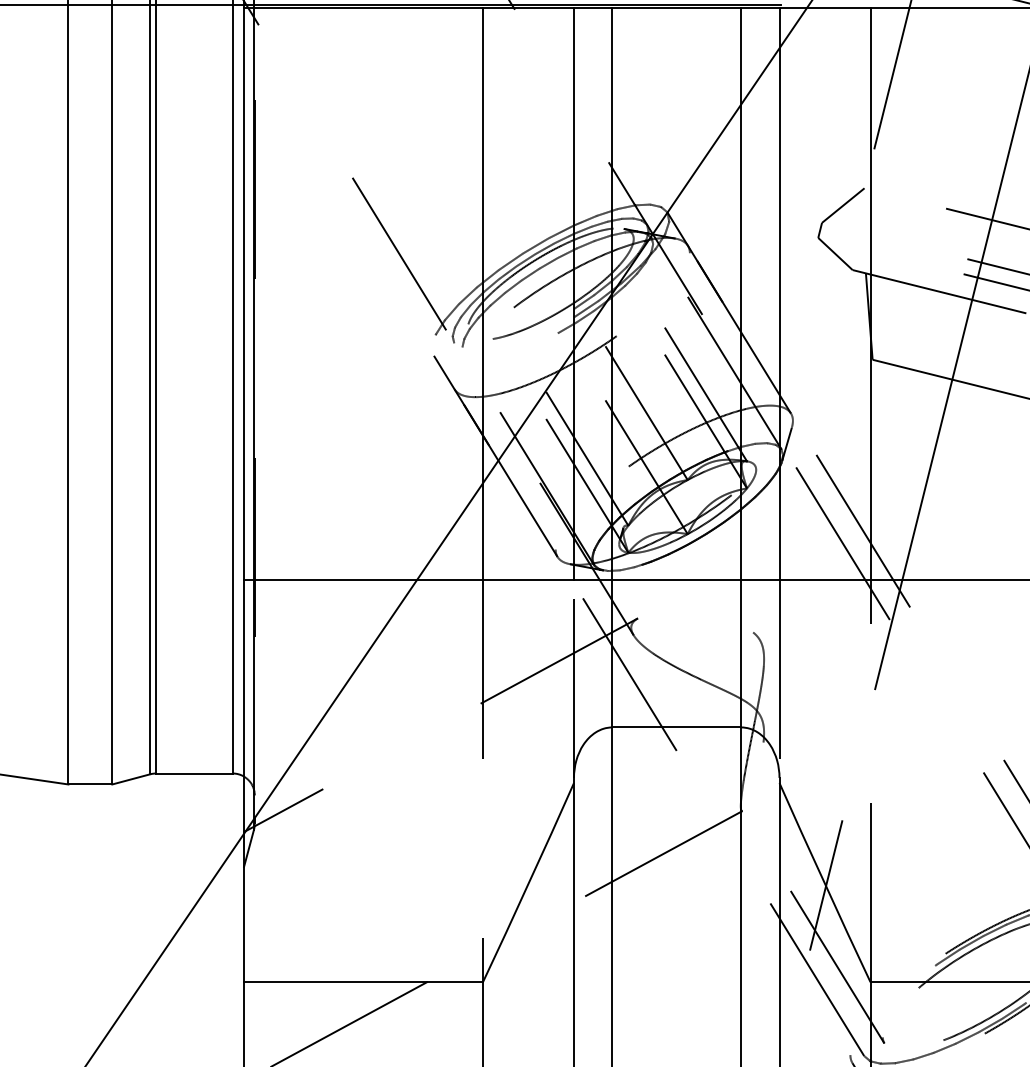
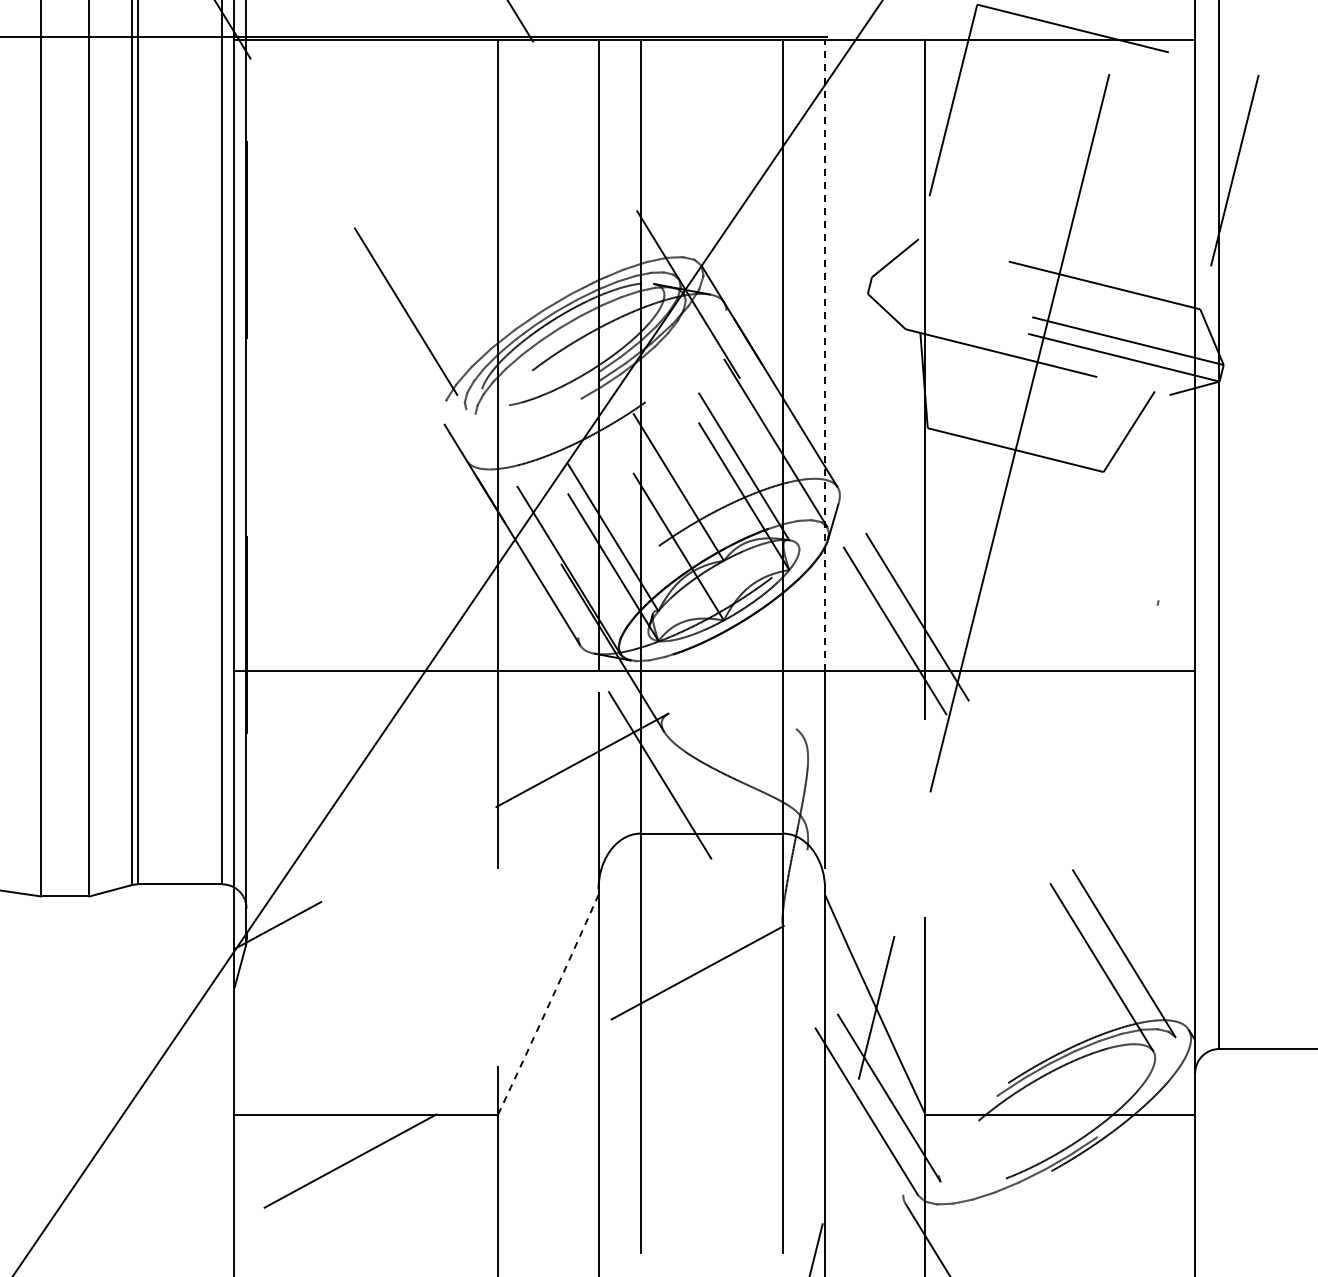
line: (779, 293) -> (825, 355), solid -> dashed
arc: (528, 883) -> (548, 1005), solid -> dashed

